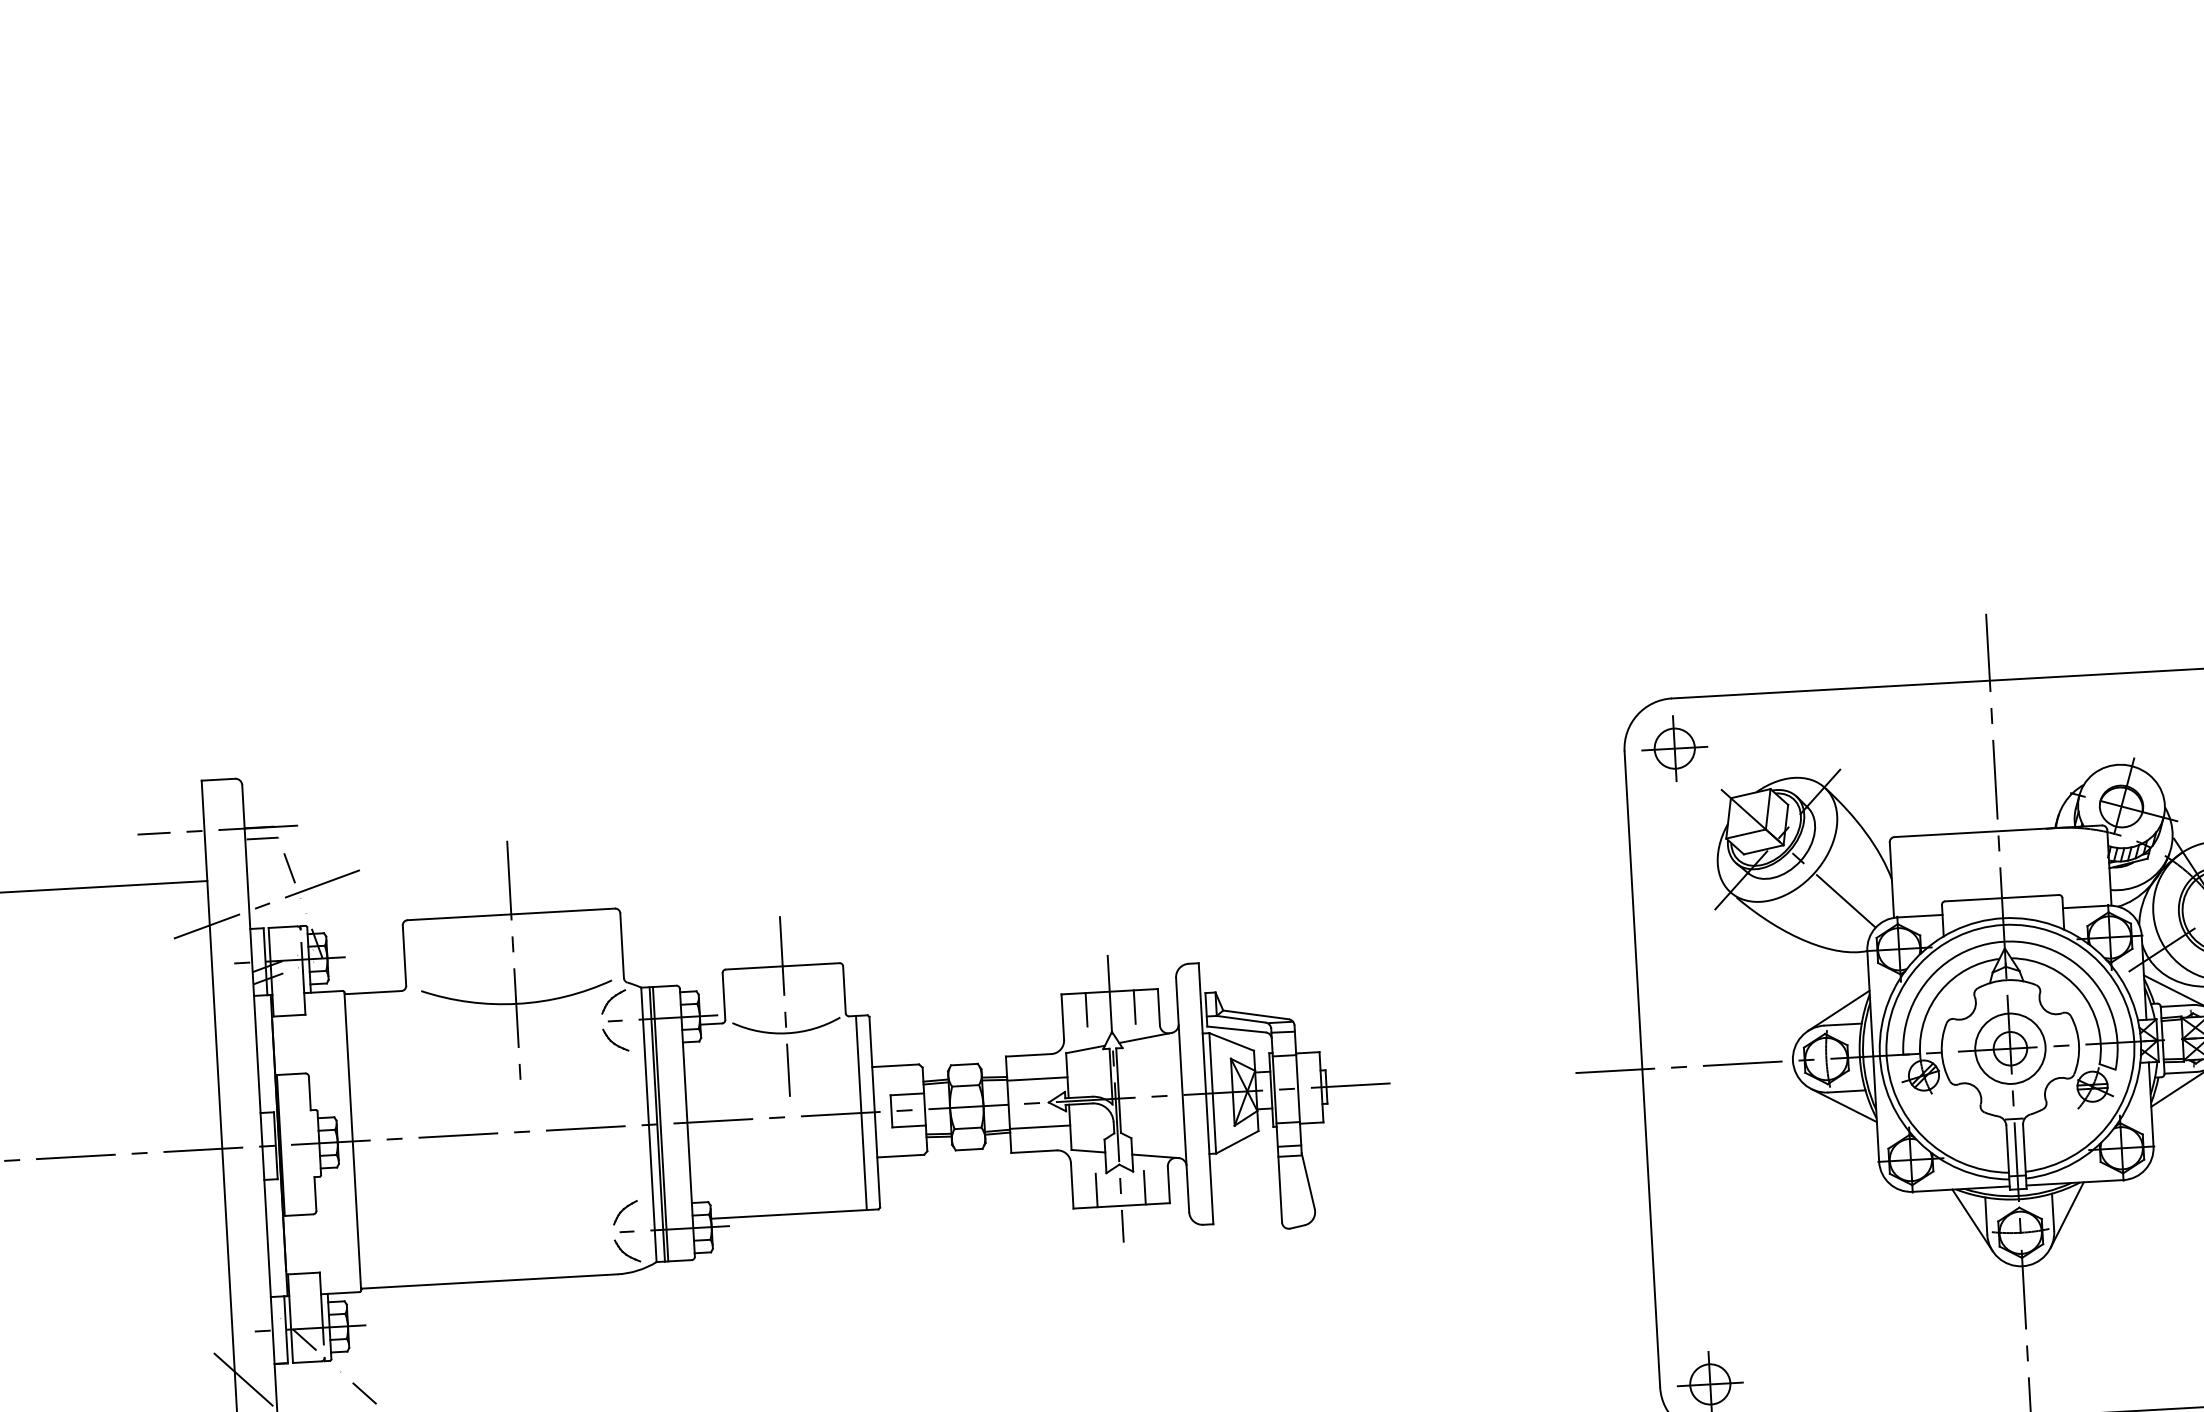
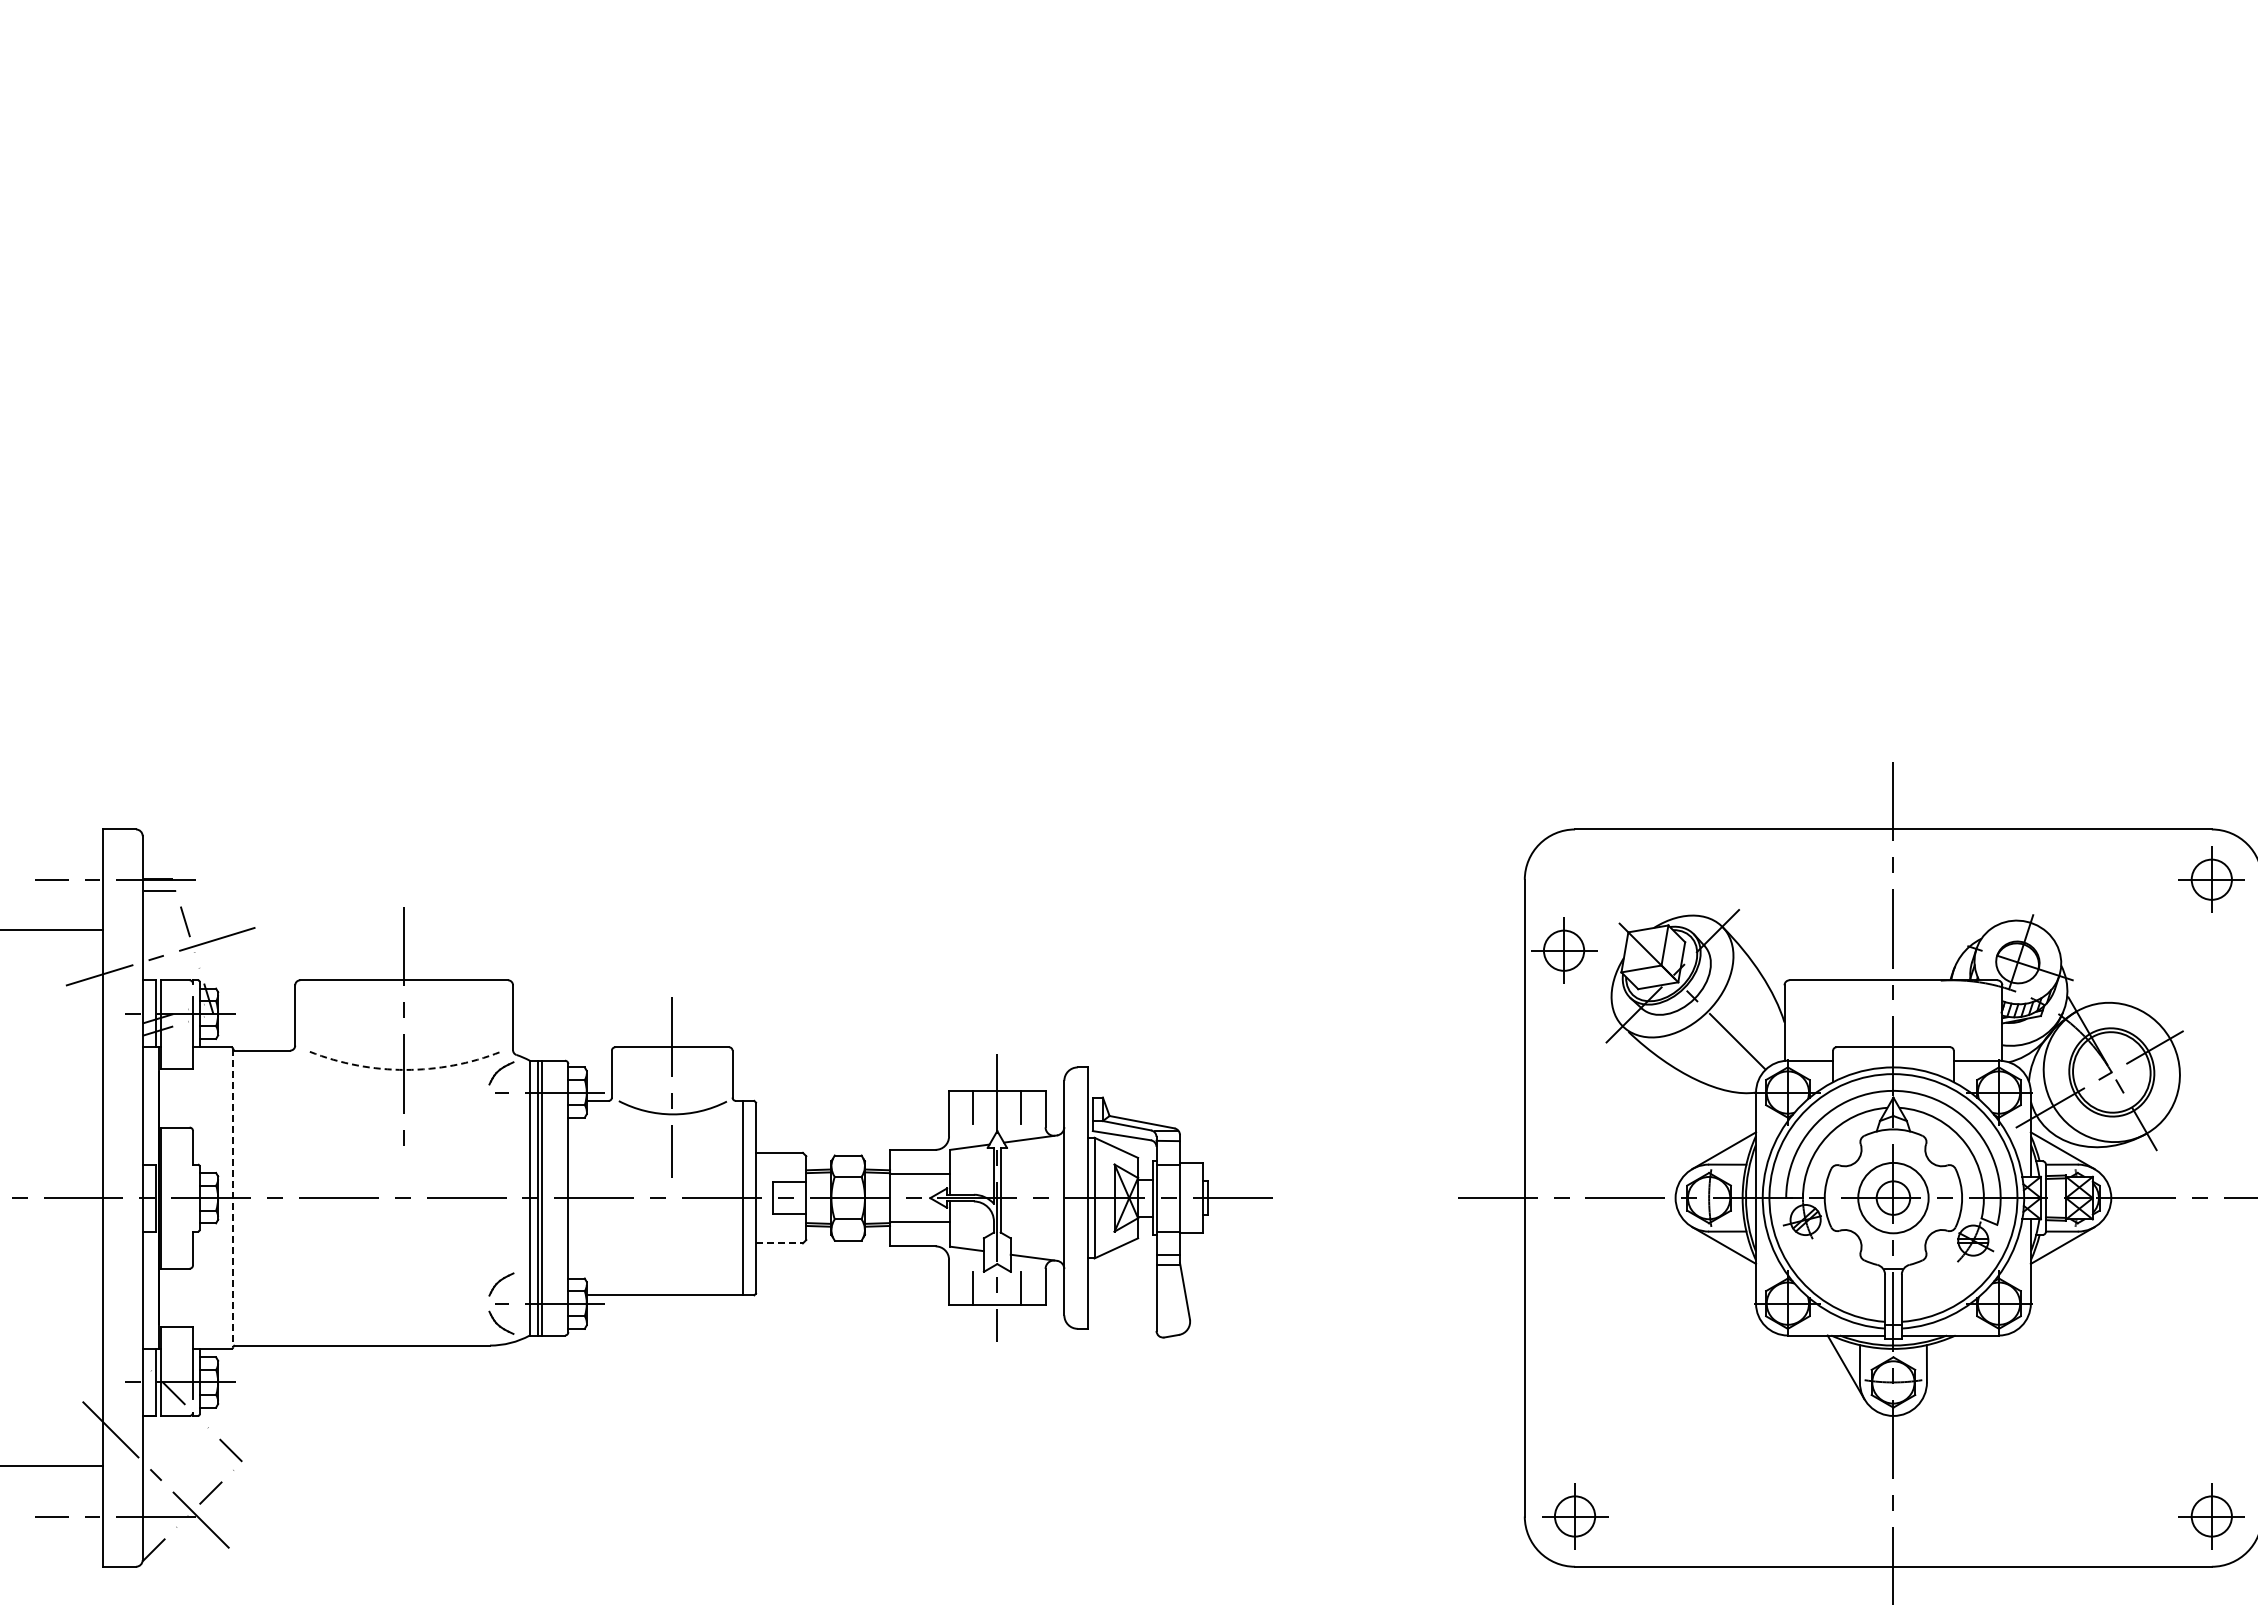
part: (1675, 748) -> (1564, 950), moved
arc: (517, 1003) -> (405, 1069), solid -> dashed
part: (615, 1039) -> (501, 1111), removed
line: (353, 1141) -> (233, 1198), solid -> dashed
line: (900, 1156) -> (779, 1243), solid -> dashed
line: (2066, 1215) -> (1940, 1367), removed

